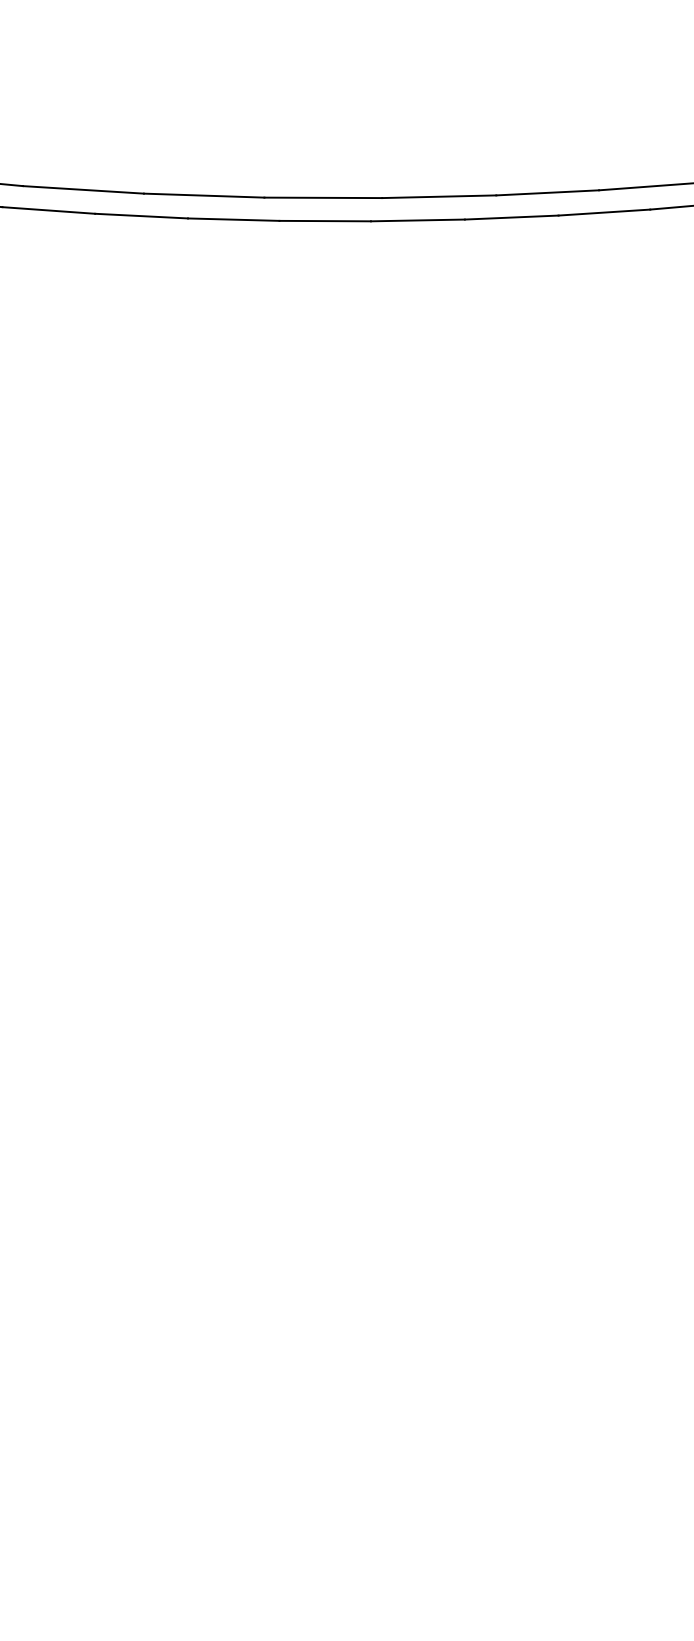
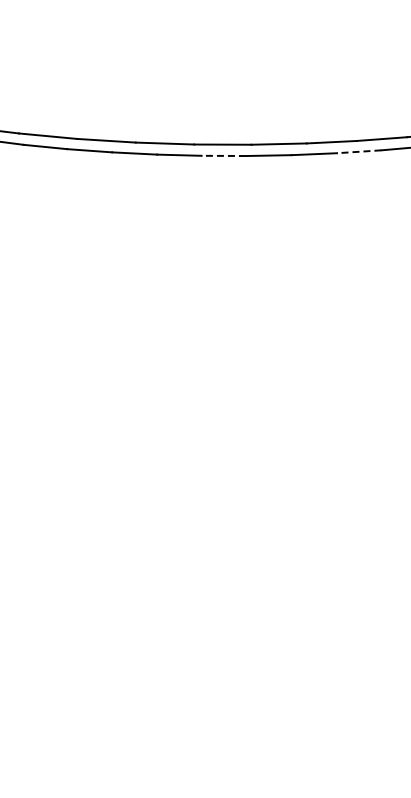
line: (602, 211) -> (358, 151), solid -> dashed
line: (324, 220) -> (223, 155), solid -> dashed

